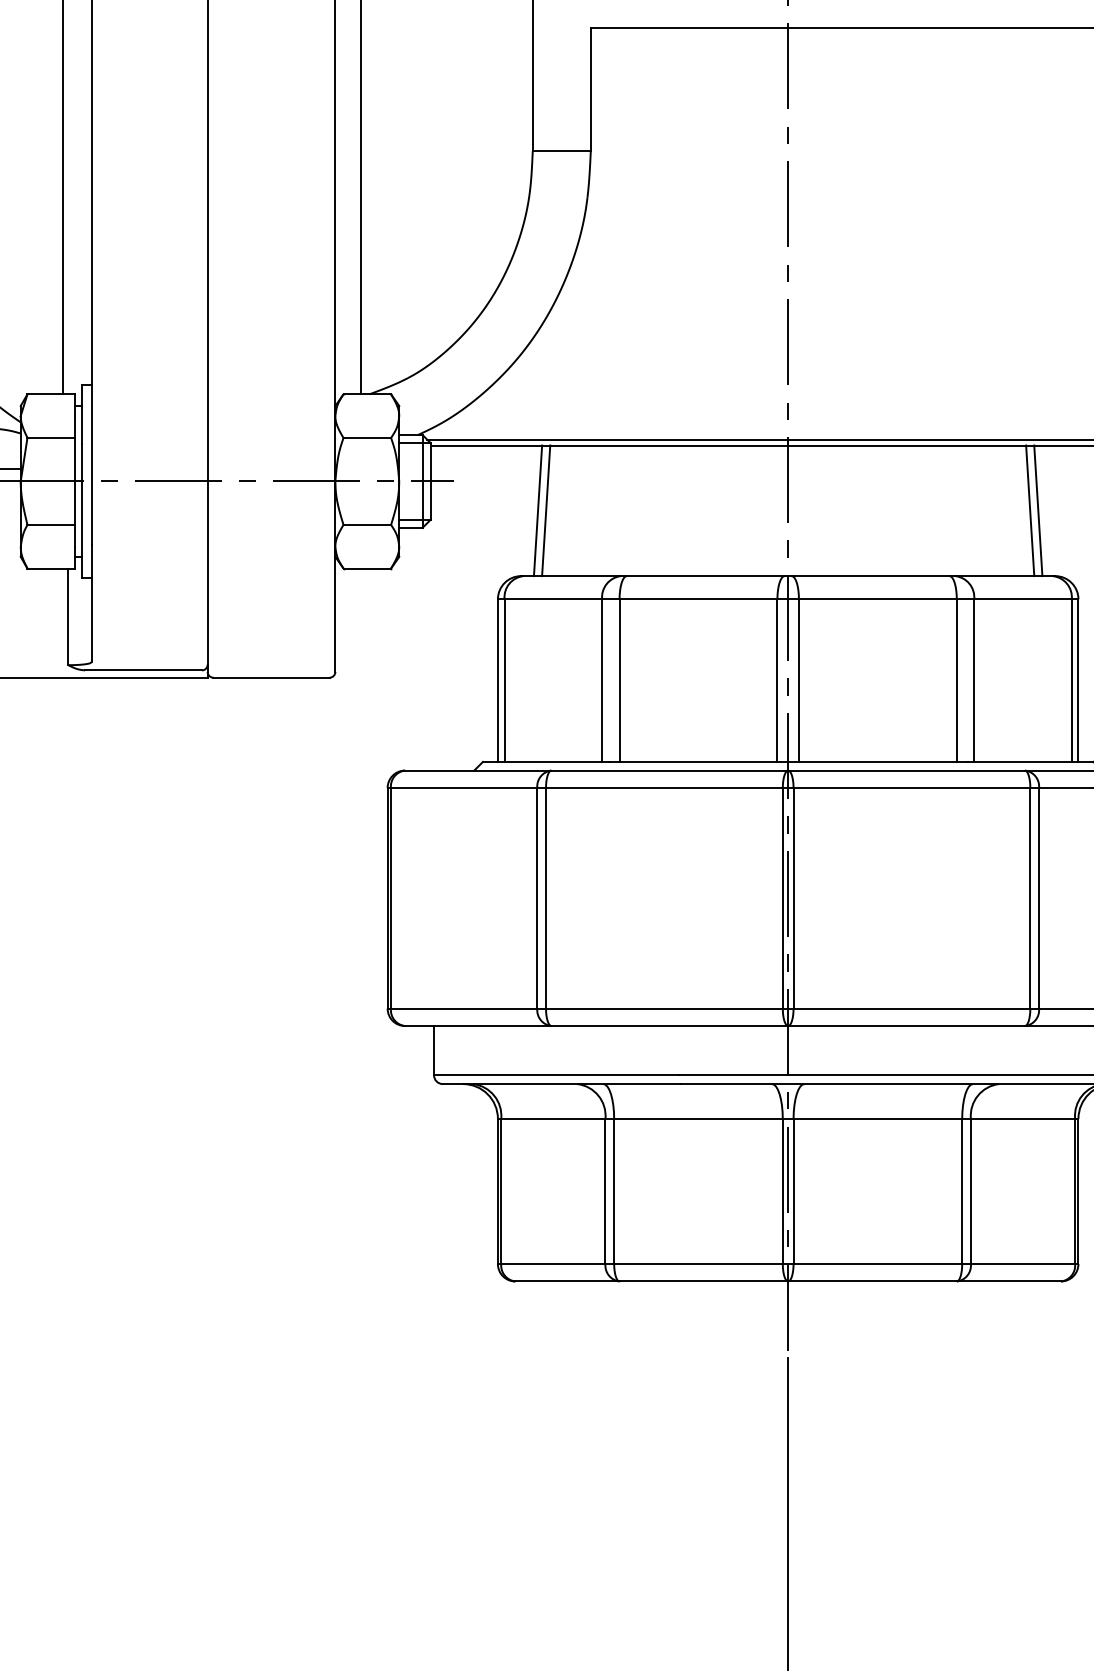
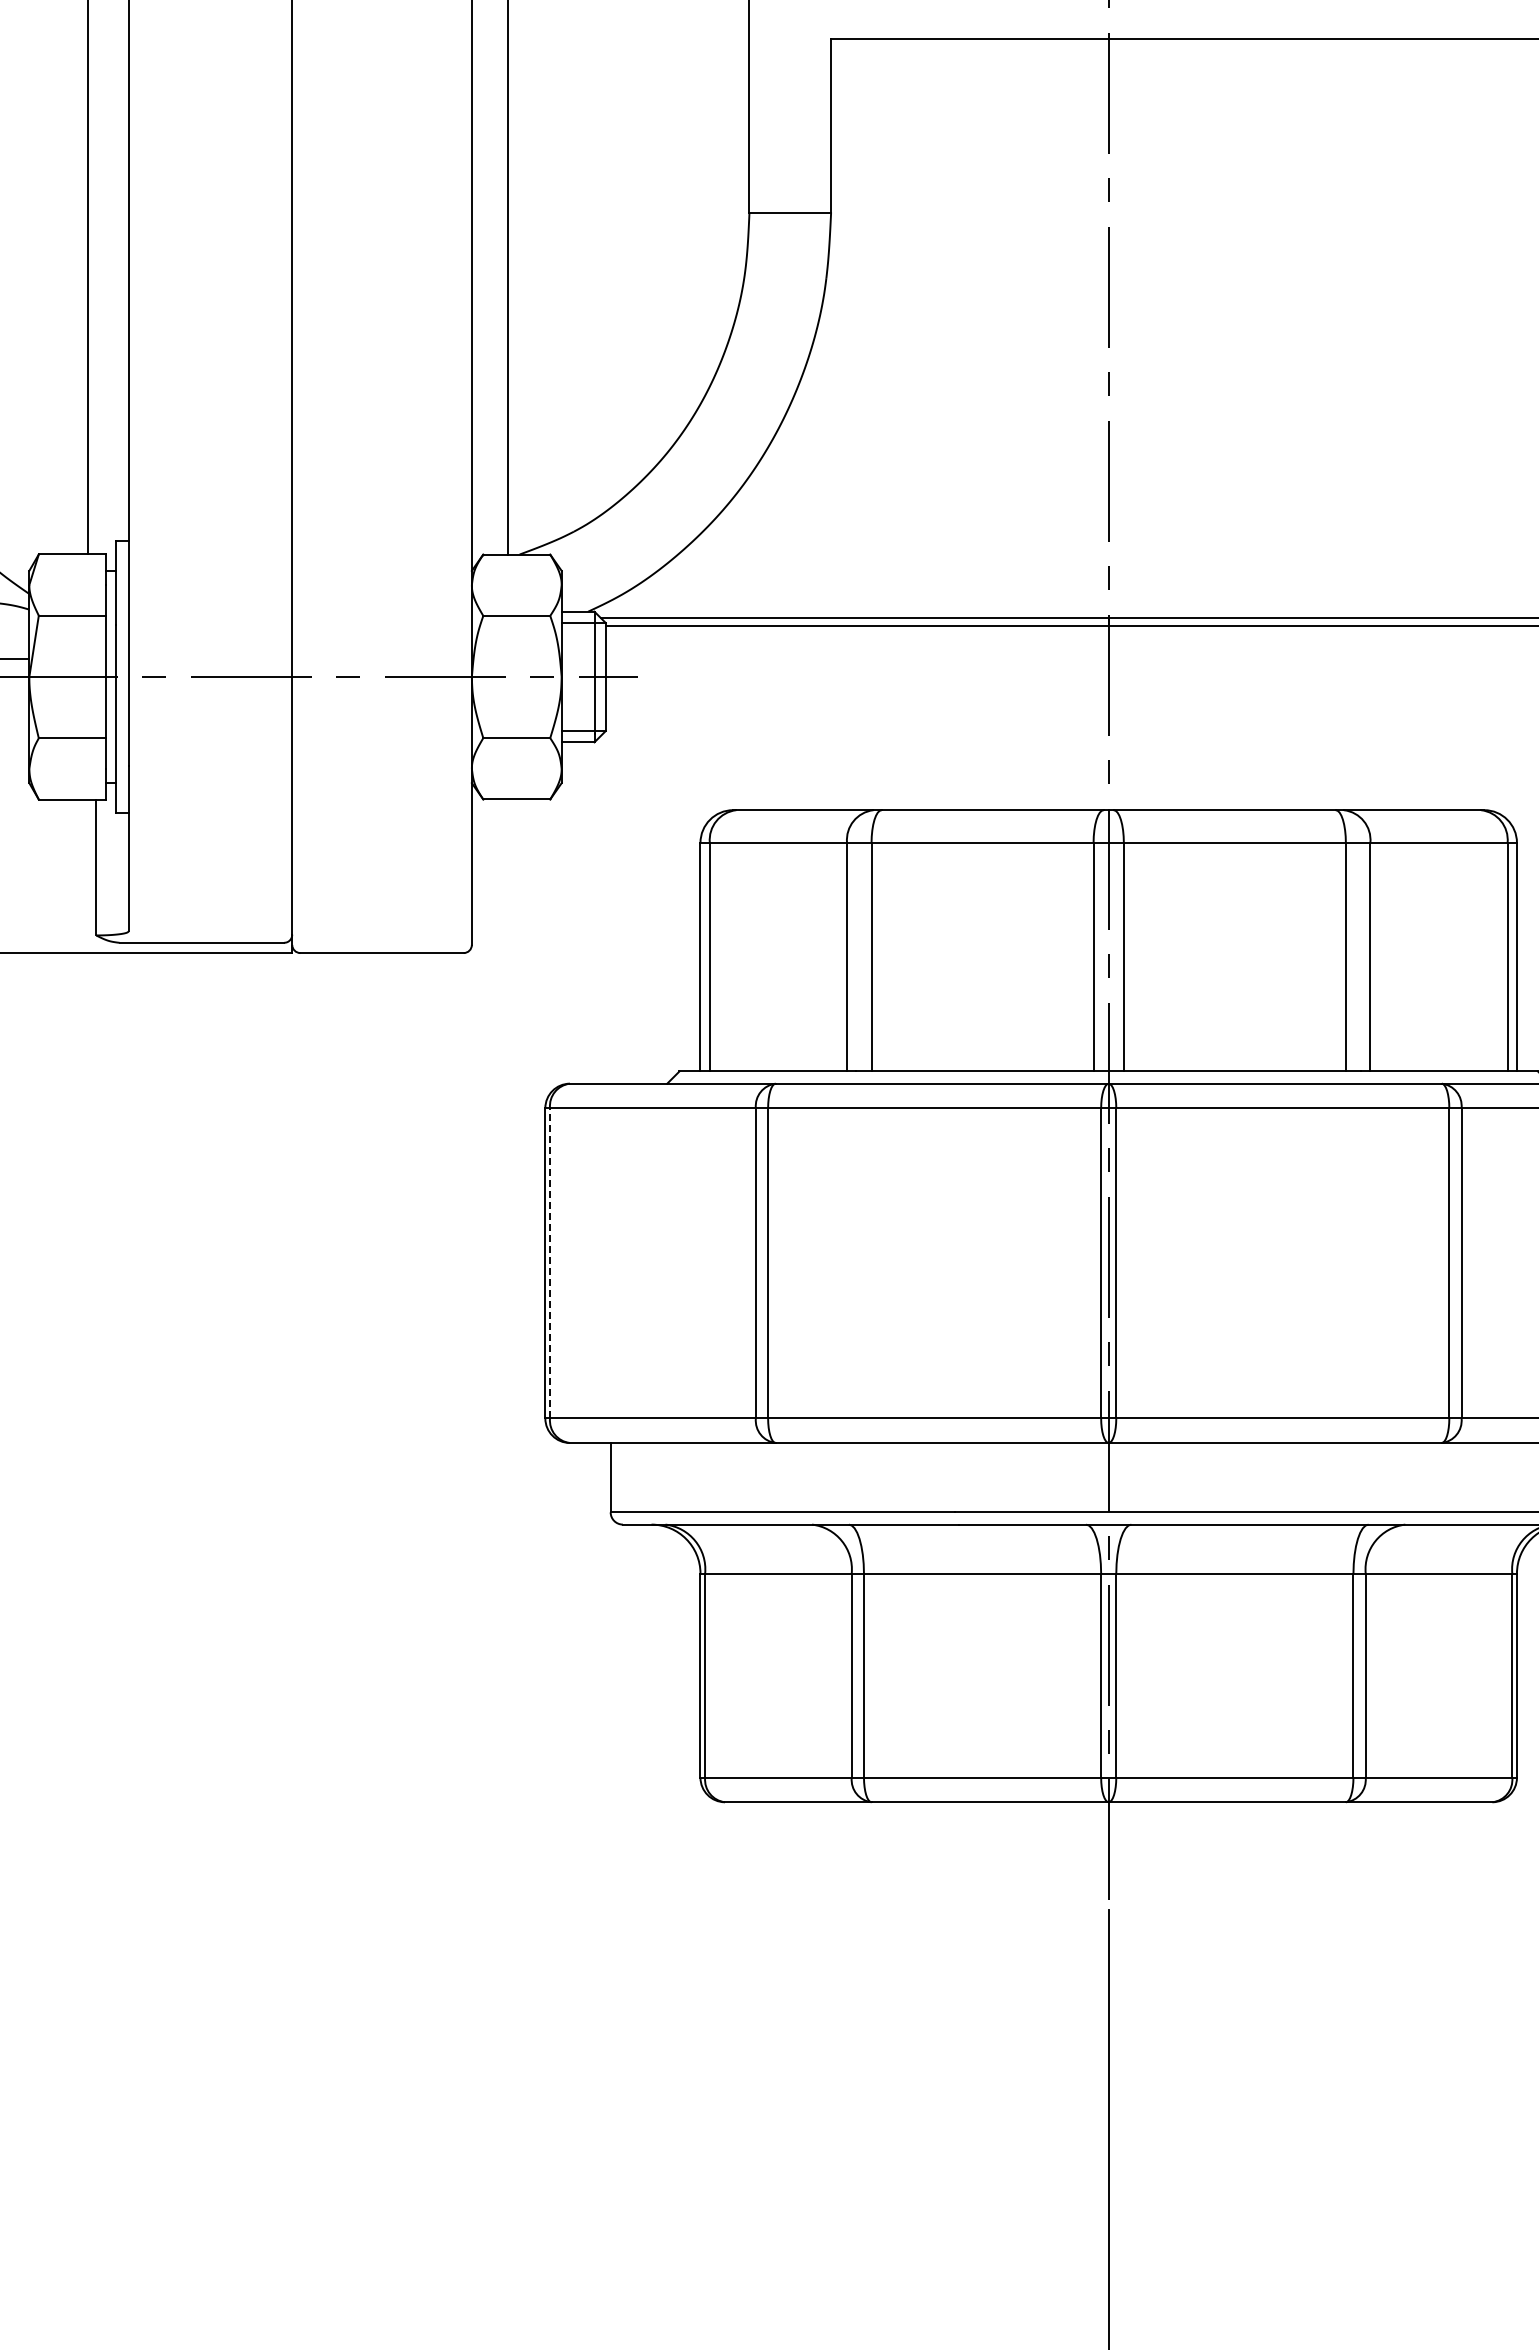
line: (537, 510) -> (756, 718), removed
line: (546, 510) -> (768, 718), removed
line: (1029, 510) -> (1448, 718), removed
line: (1038, 510) -> (1460, 718), removed
line: (391, 897) -> (550, 1262), solid -> dashed

